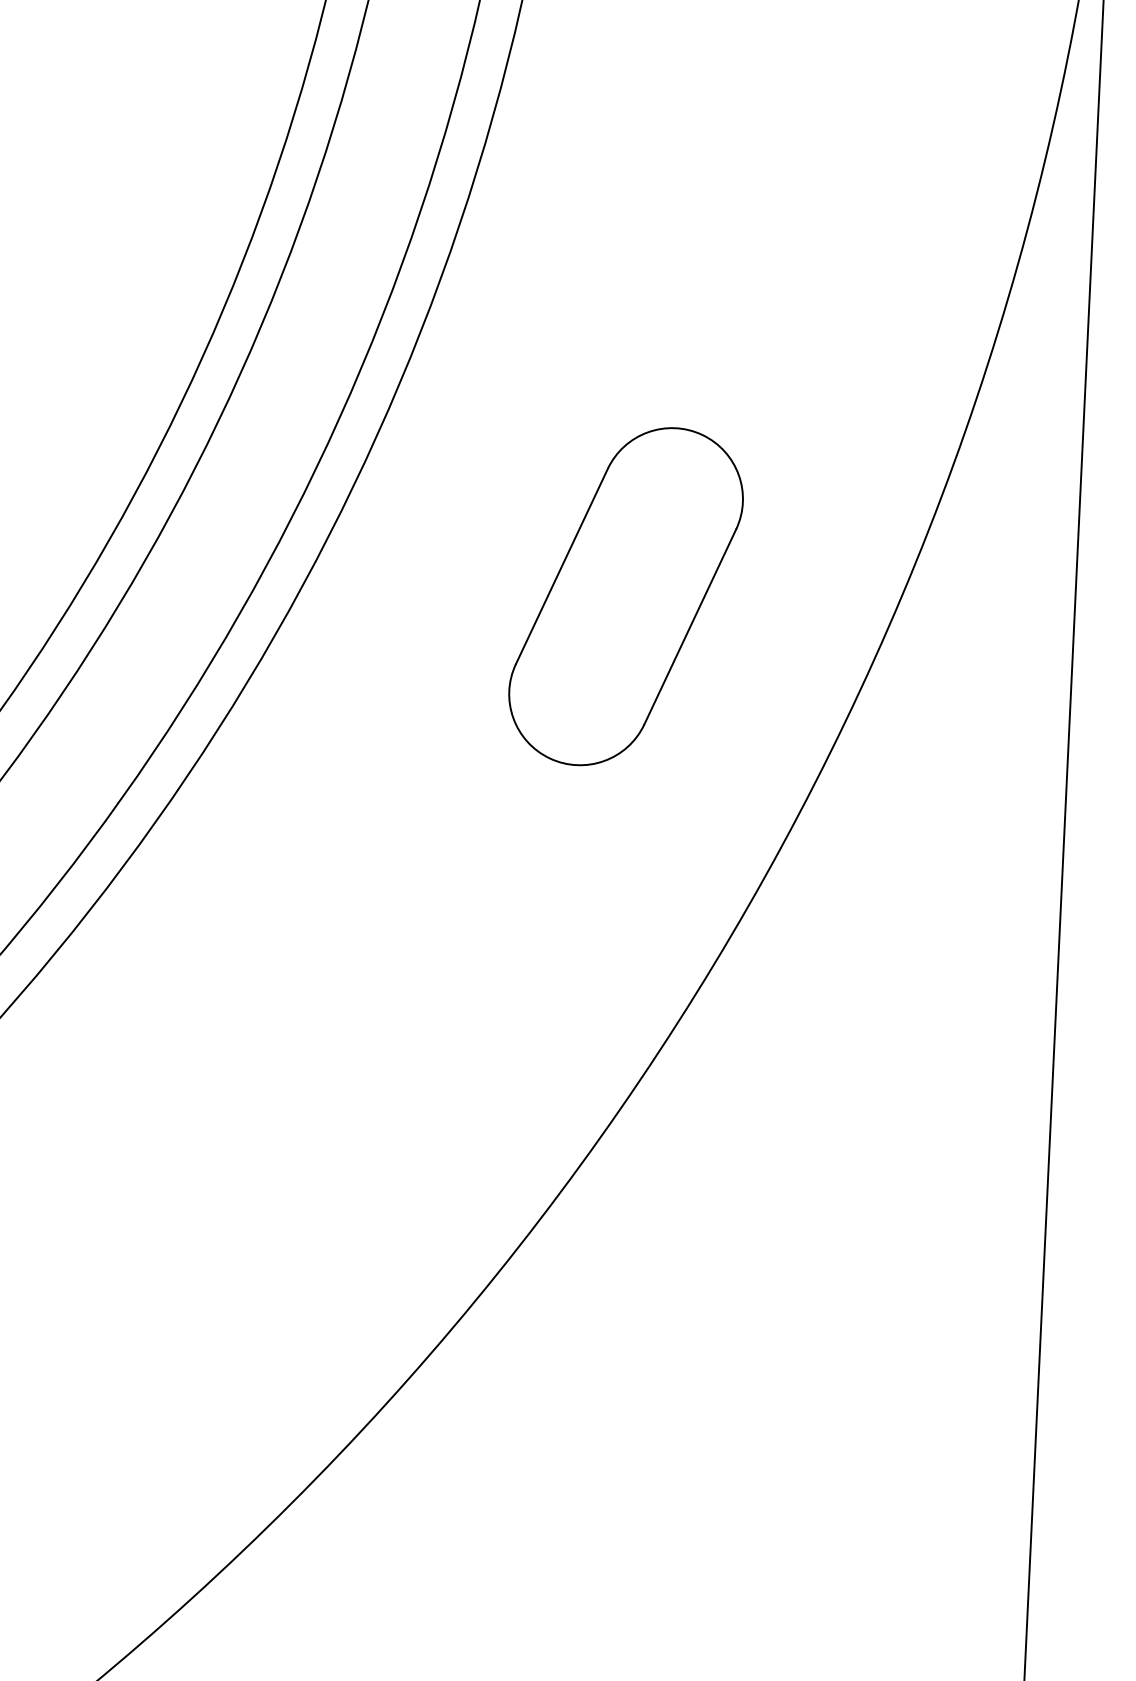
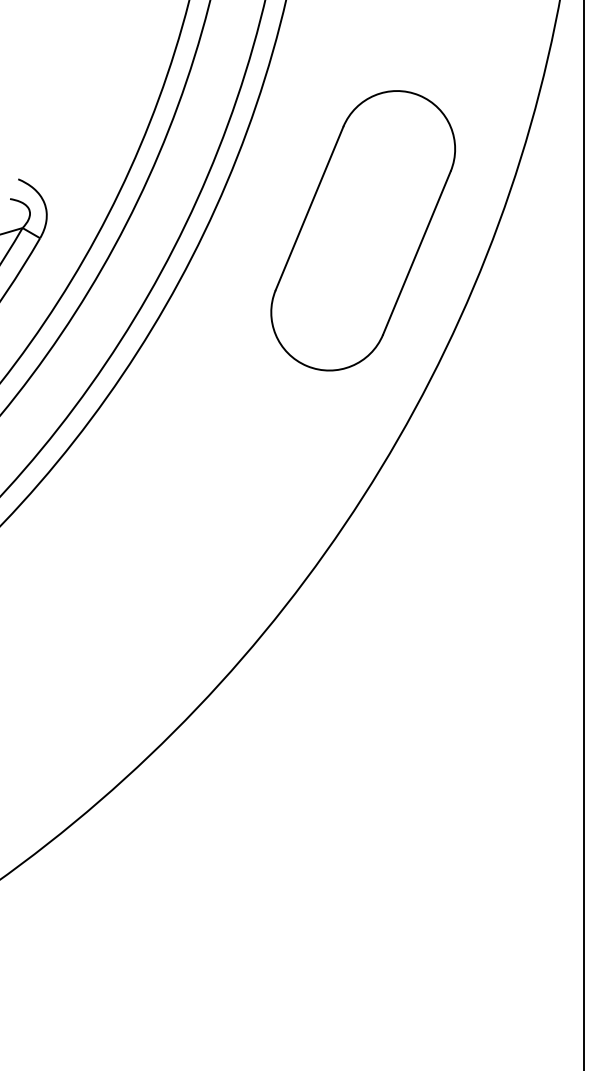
part: (624, 595) -> (362, 230), size x1.67

